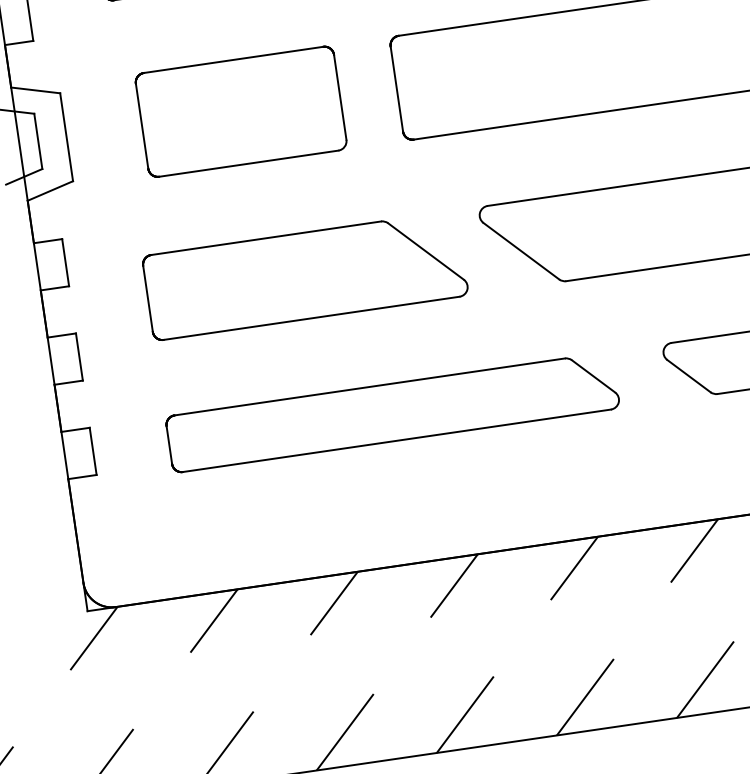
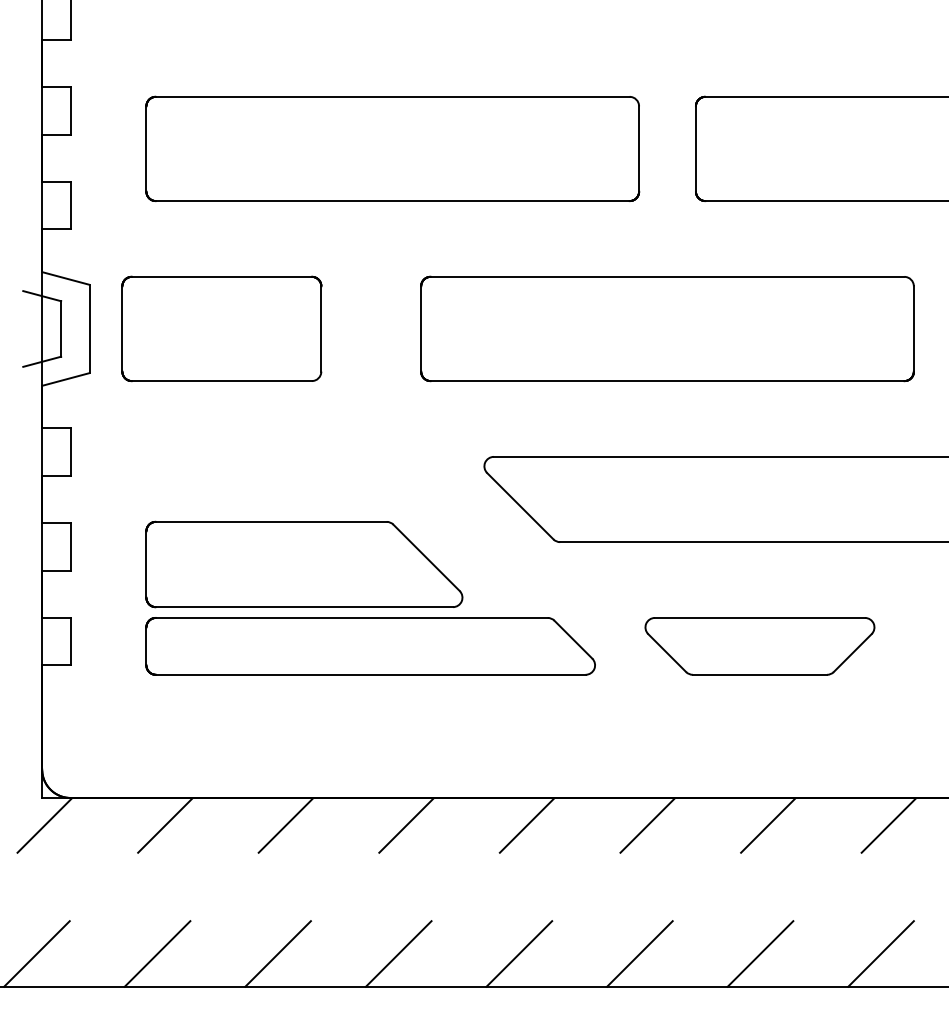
part: (240, 111) -> (221, 328), moved
part: (305, 275) -> (304, 564), moved

